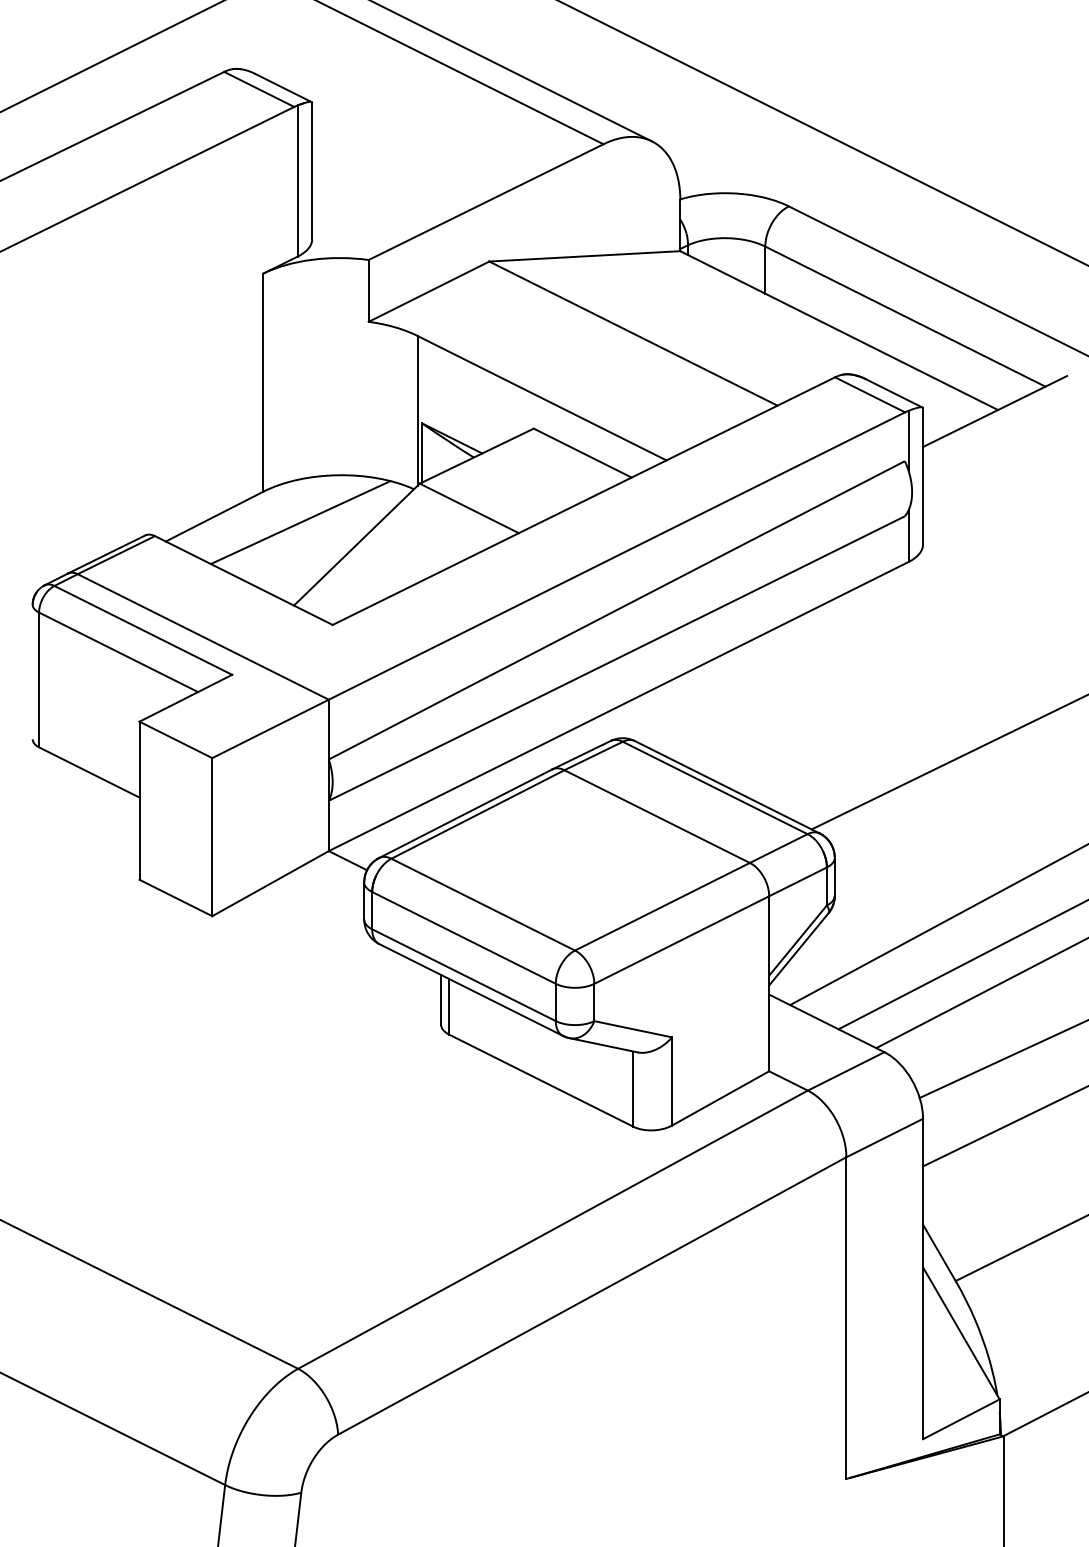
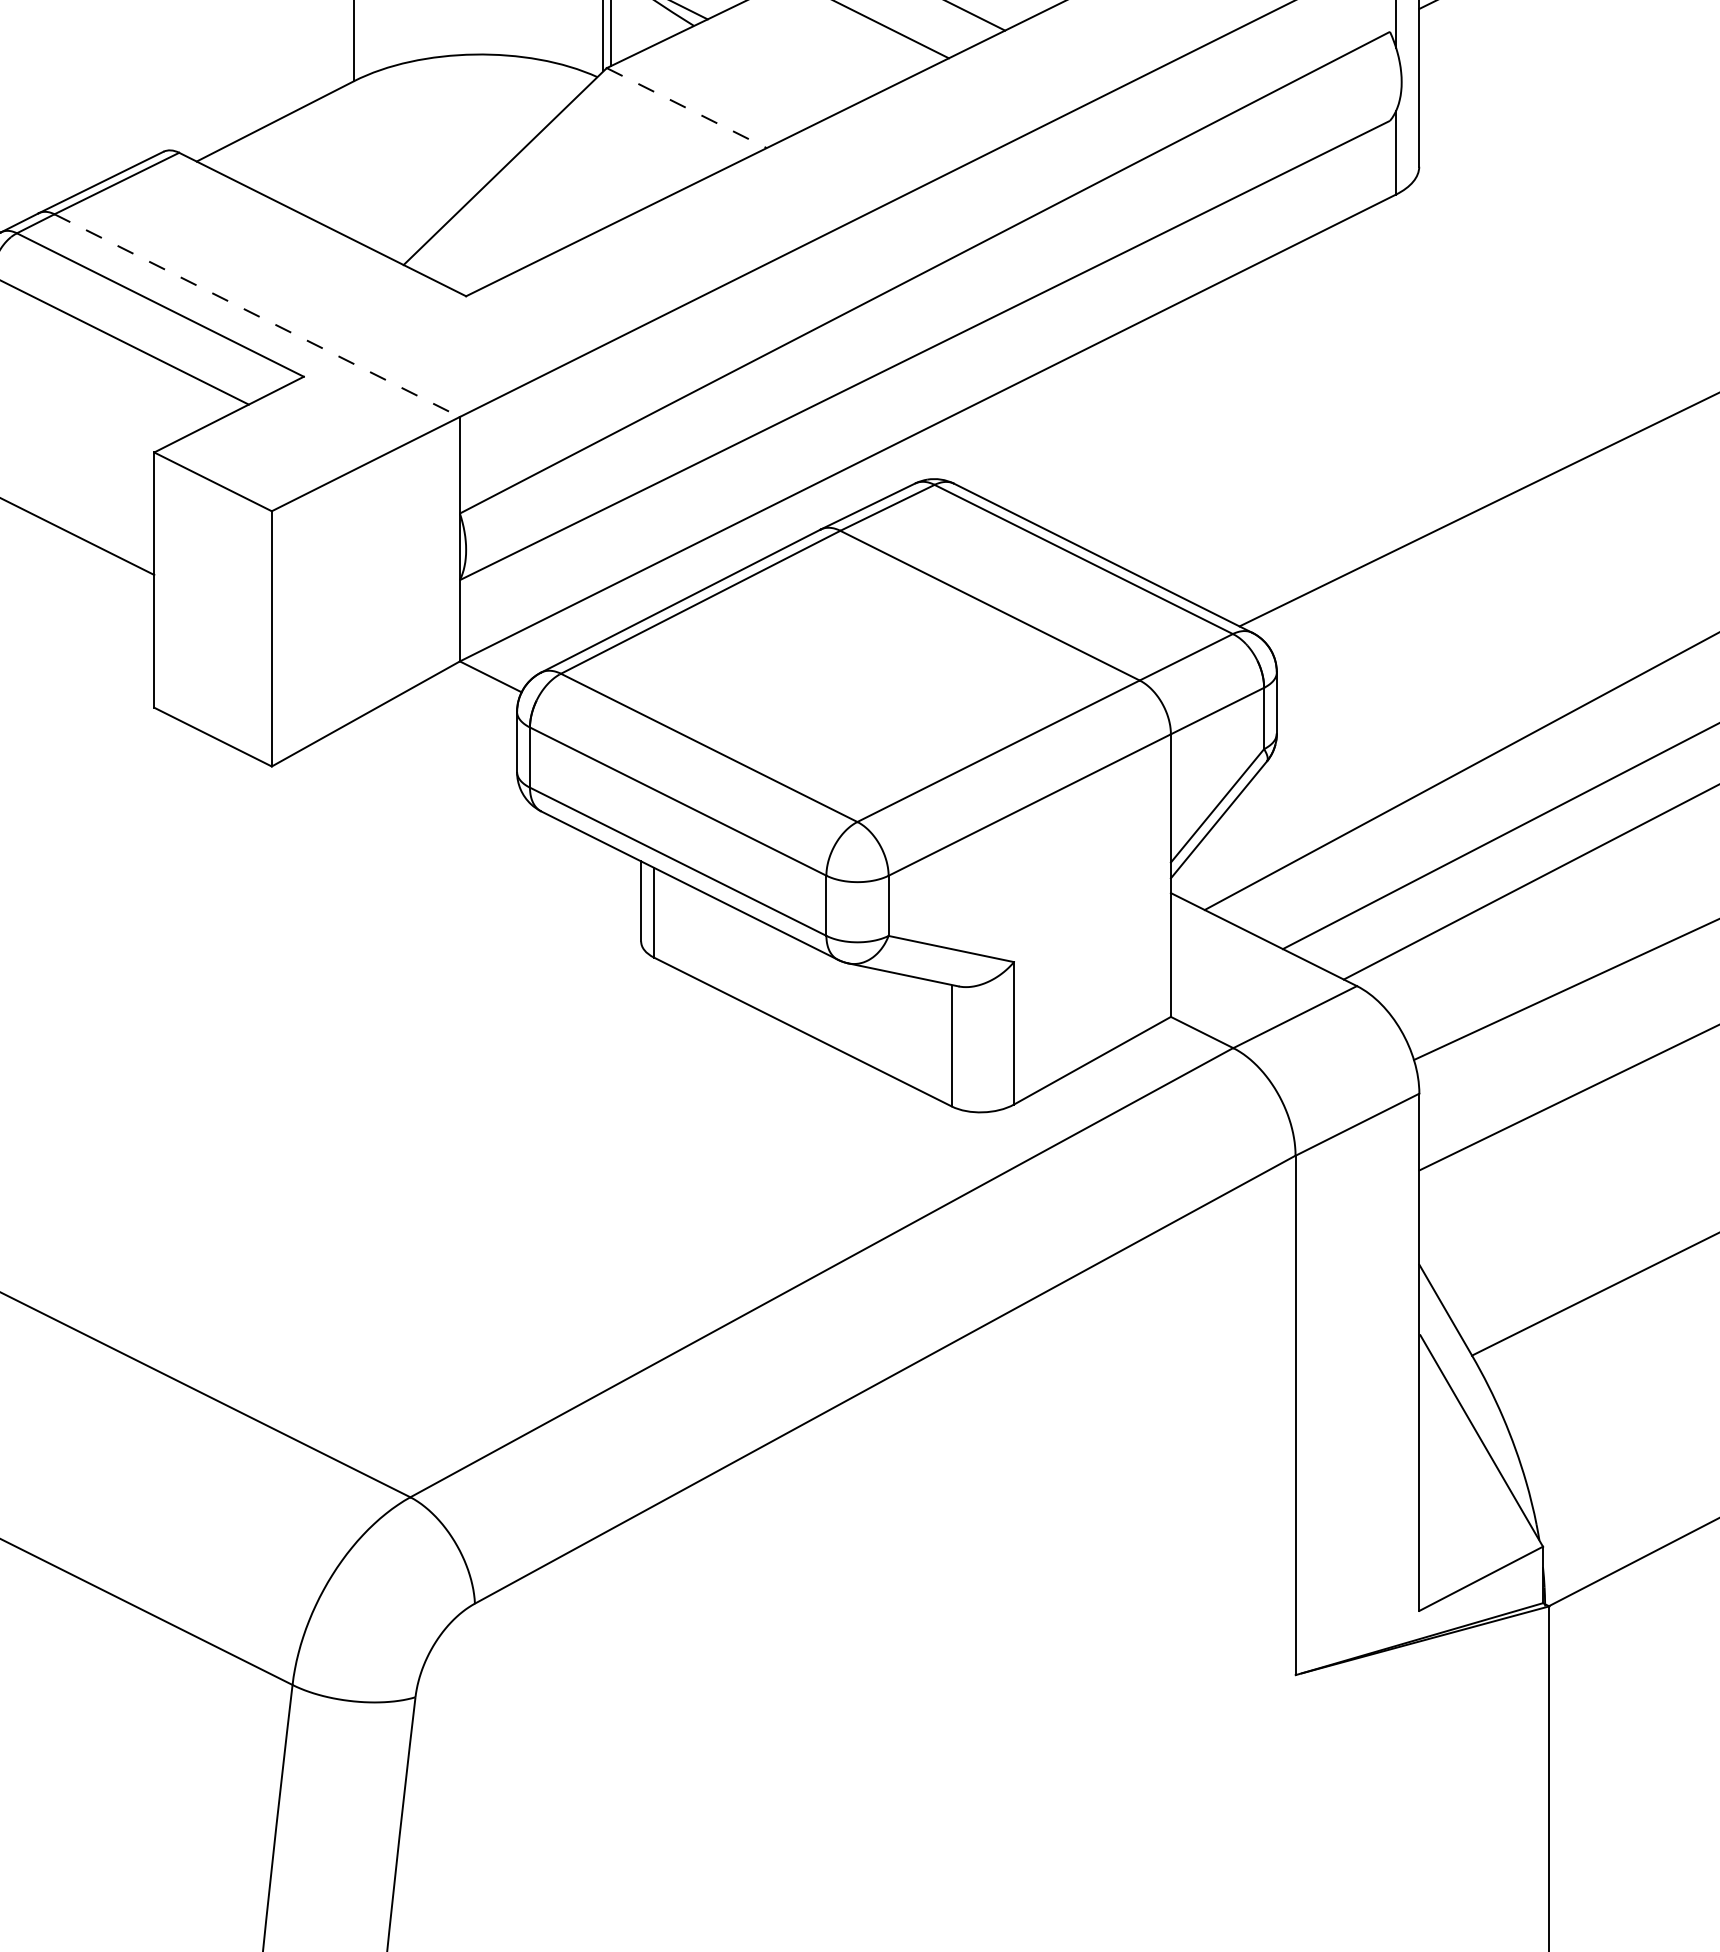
line: (469, 508) -> (687, 108), solid -> dashed
line: (300, 522) -> (414, 130), removed
line: (203, 637) -> (257, 316), solid -> dashed

